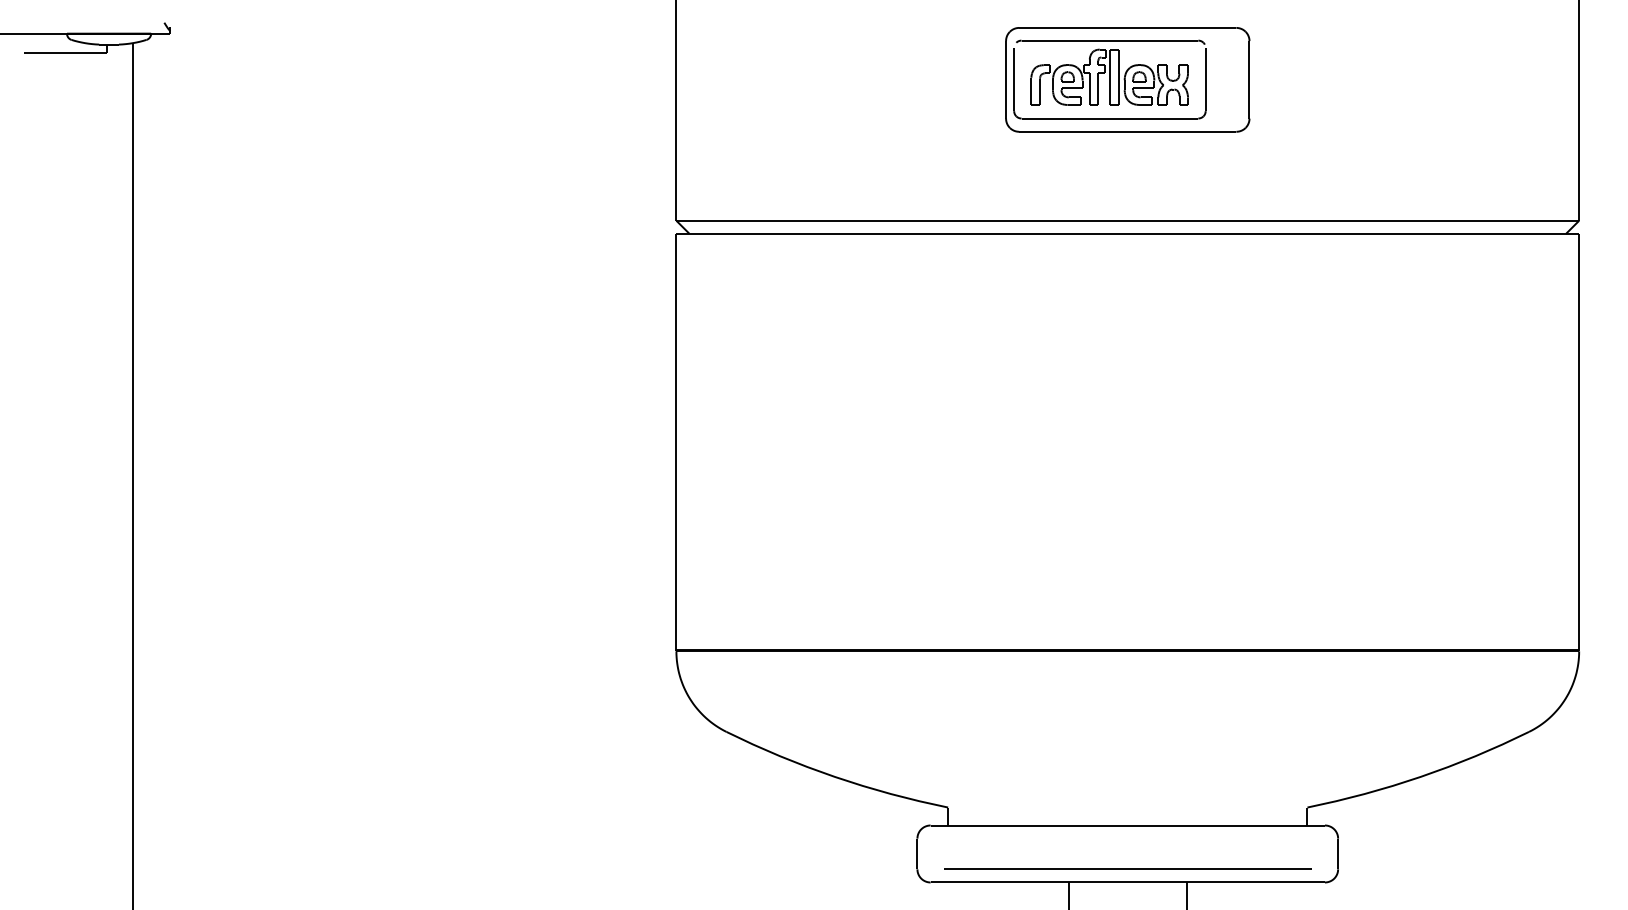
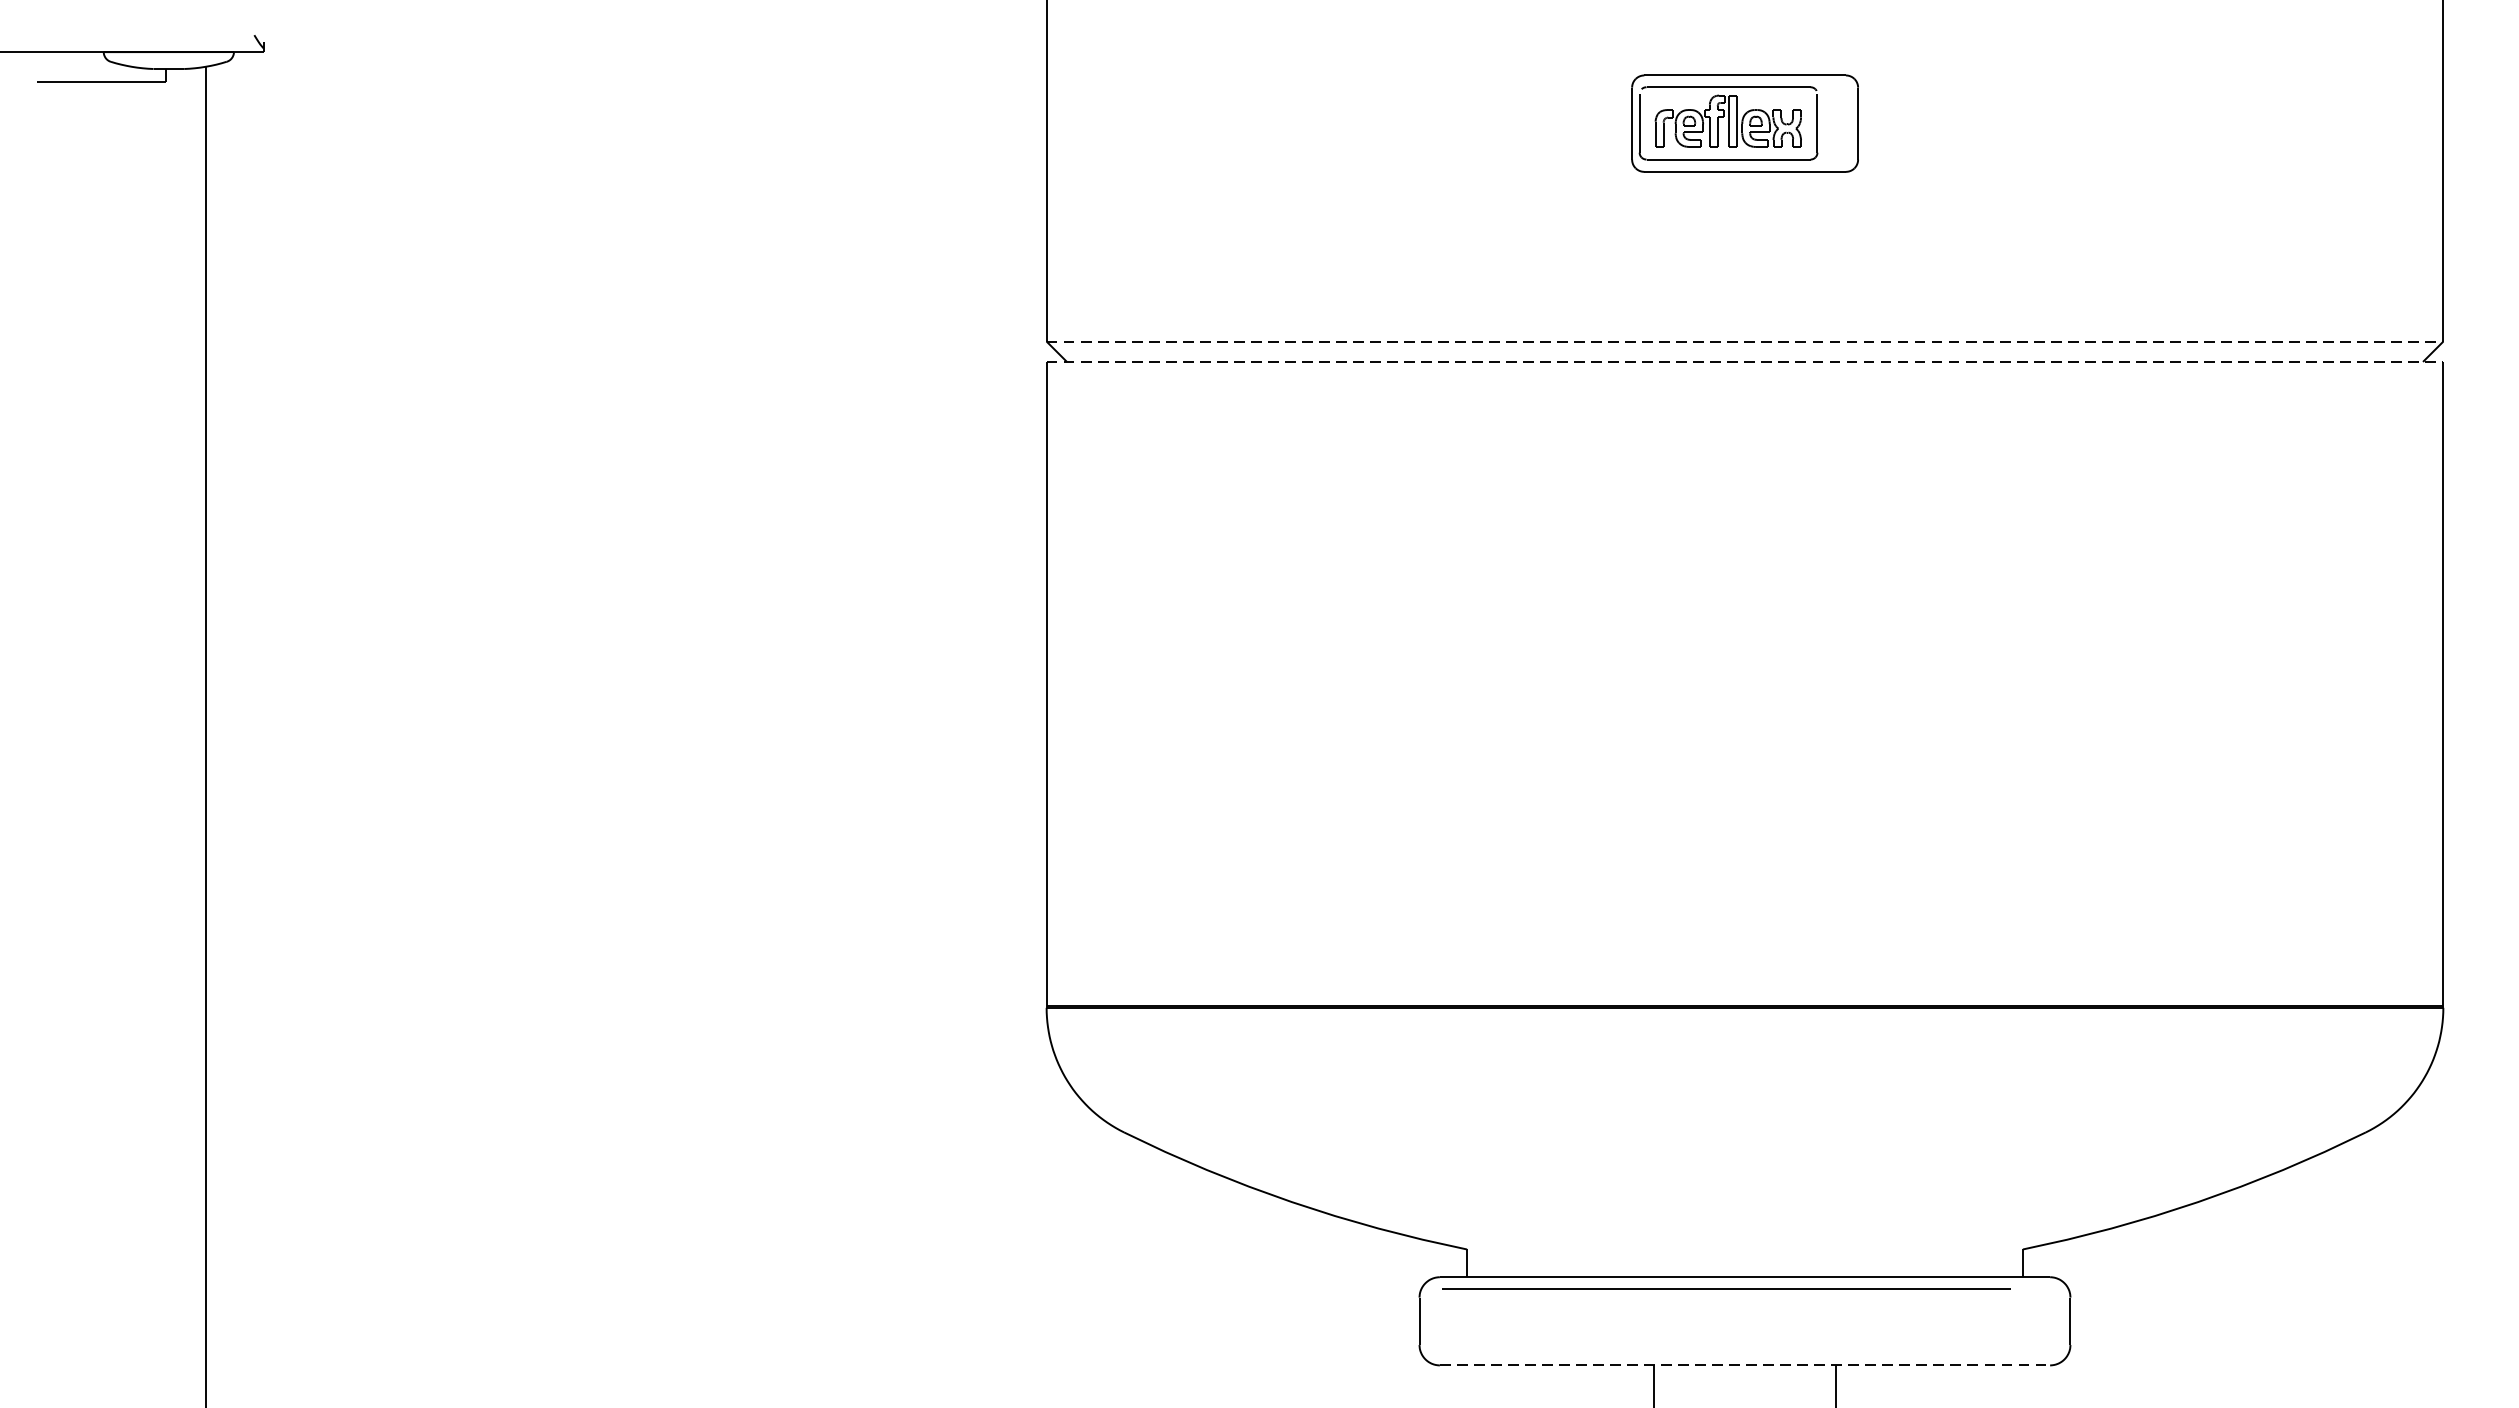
part: (1127, 79) -> (1744, 123), size x0.6
line: (1128, 220) -> (1746, 341), solid -> dashed
line: (1128, 233) -> (1746, 361), solid -> dashed
line: (1127, 868) -> (1725, 1288), moved
line: (1128, 882) -> (1746, 1365), solid -> dashed

